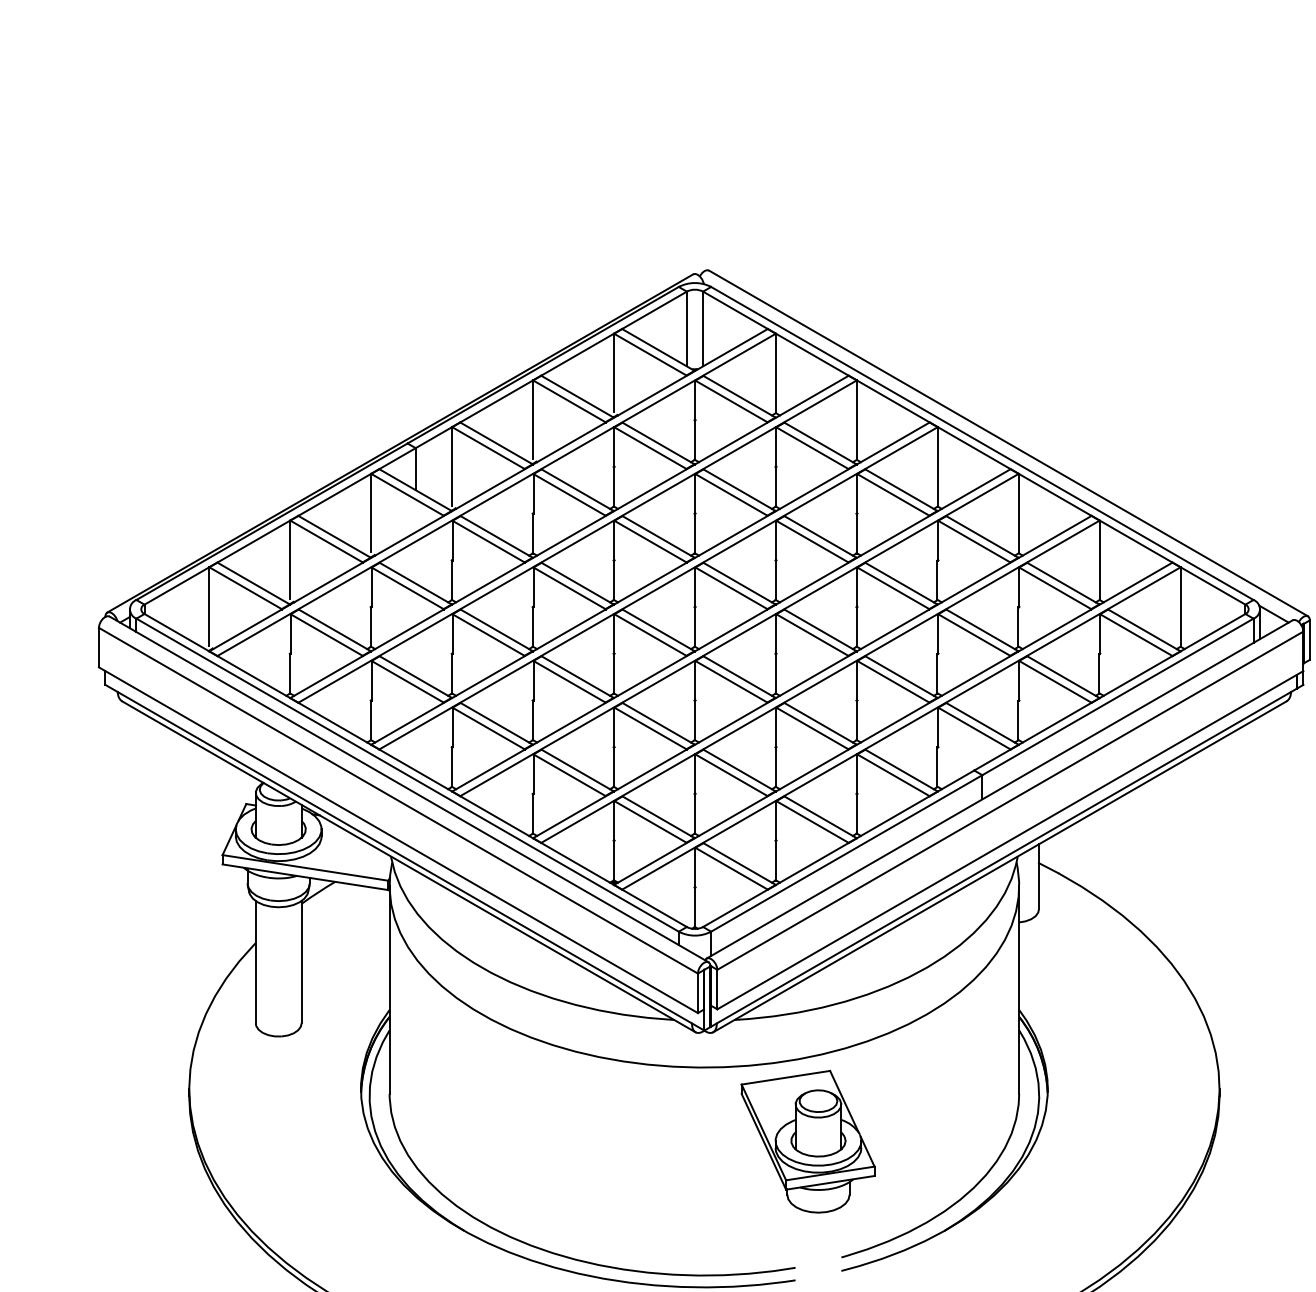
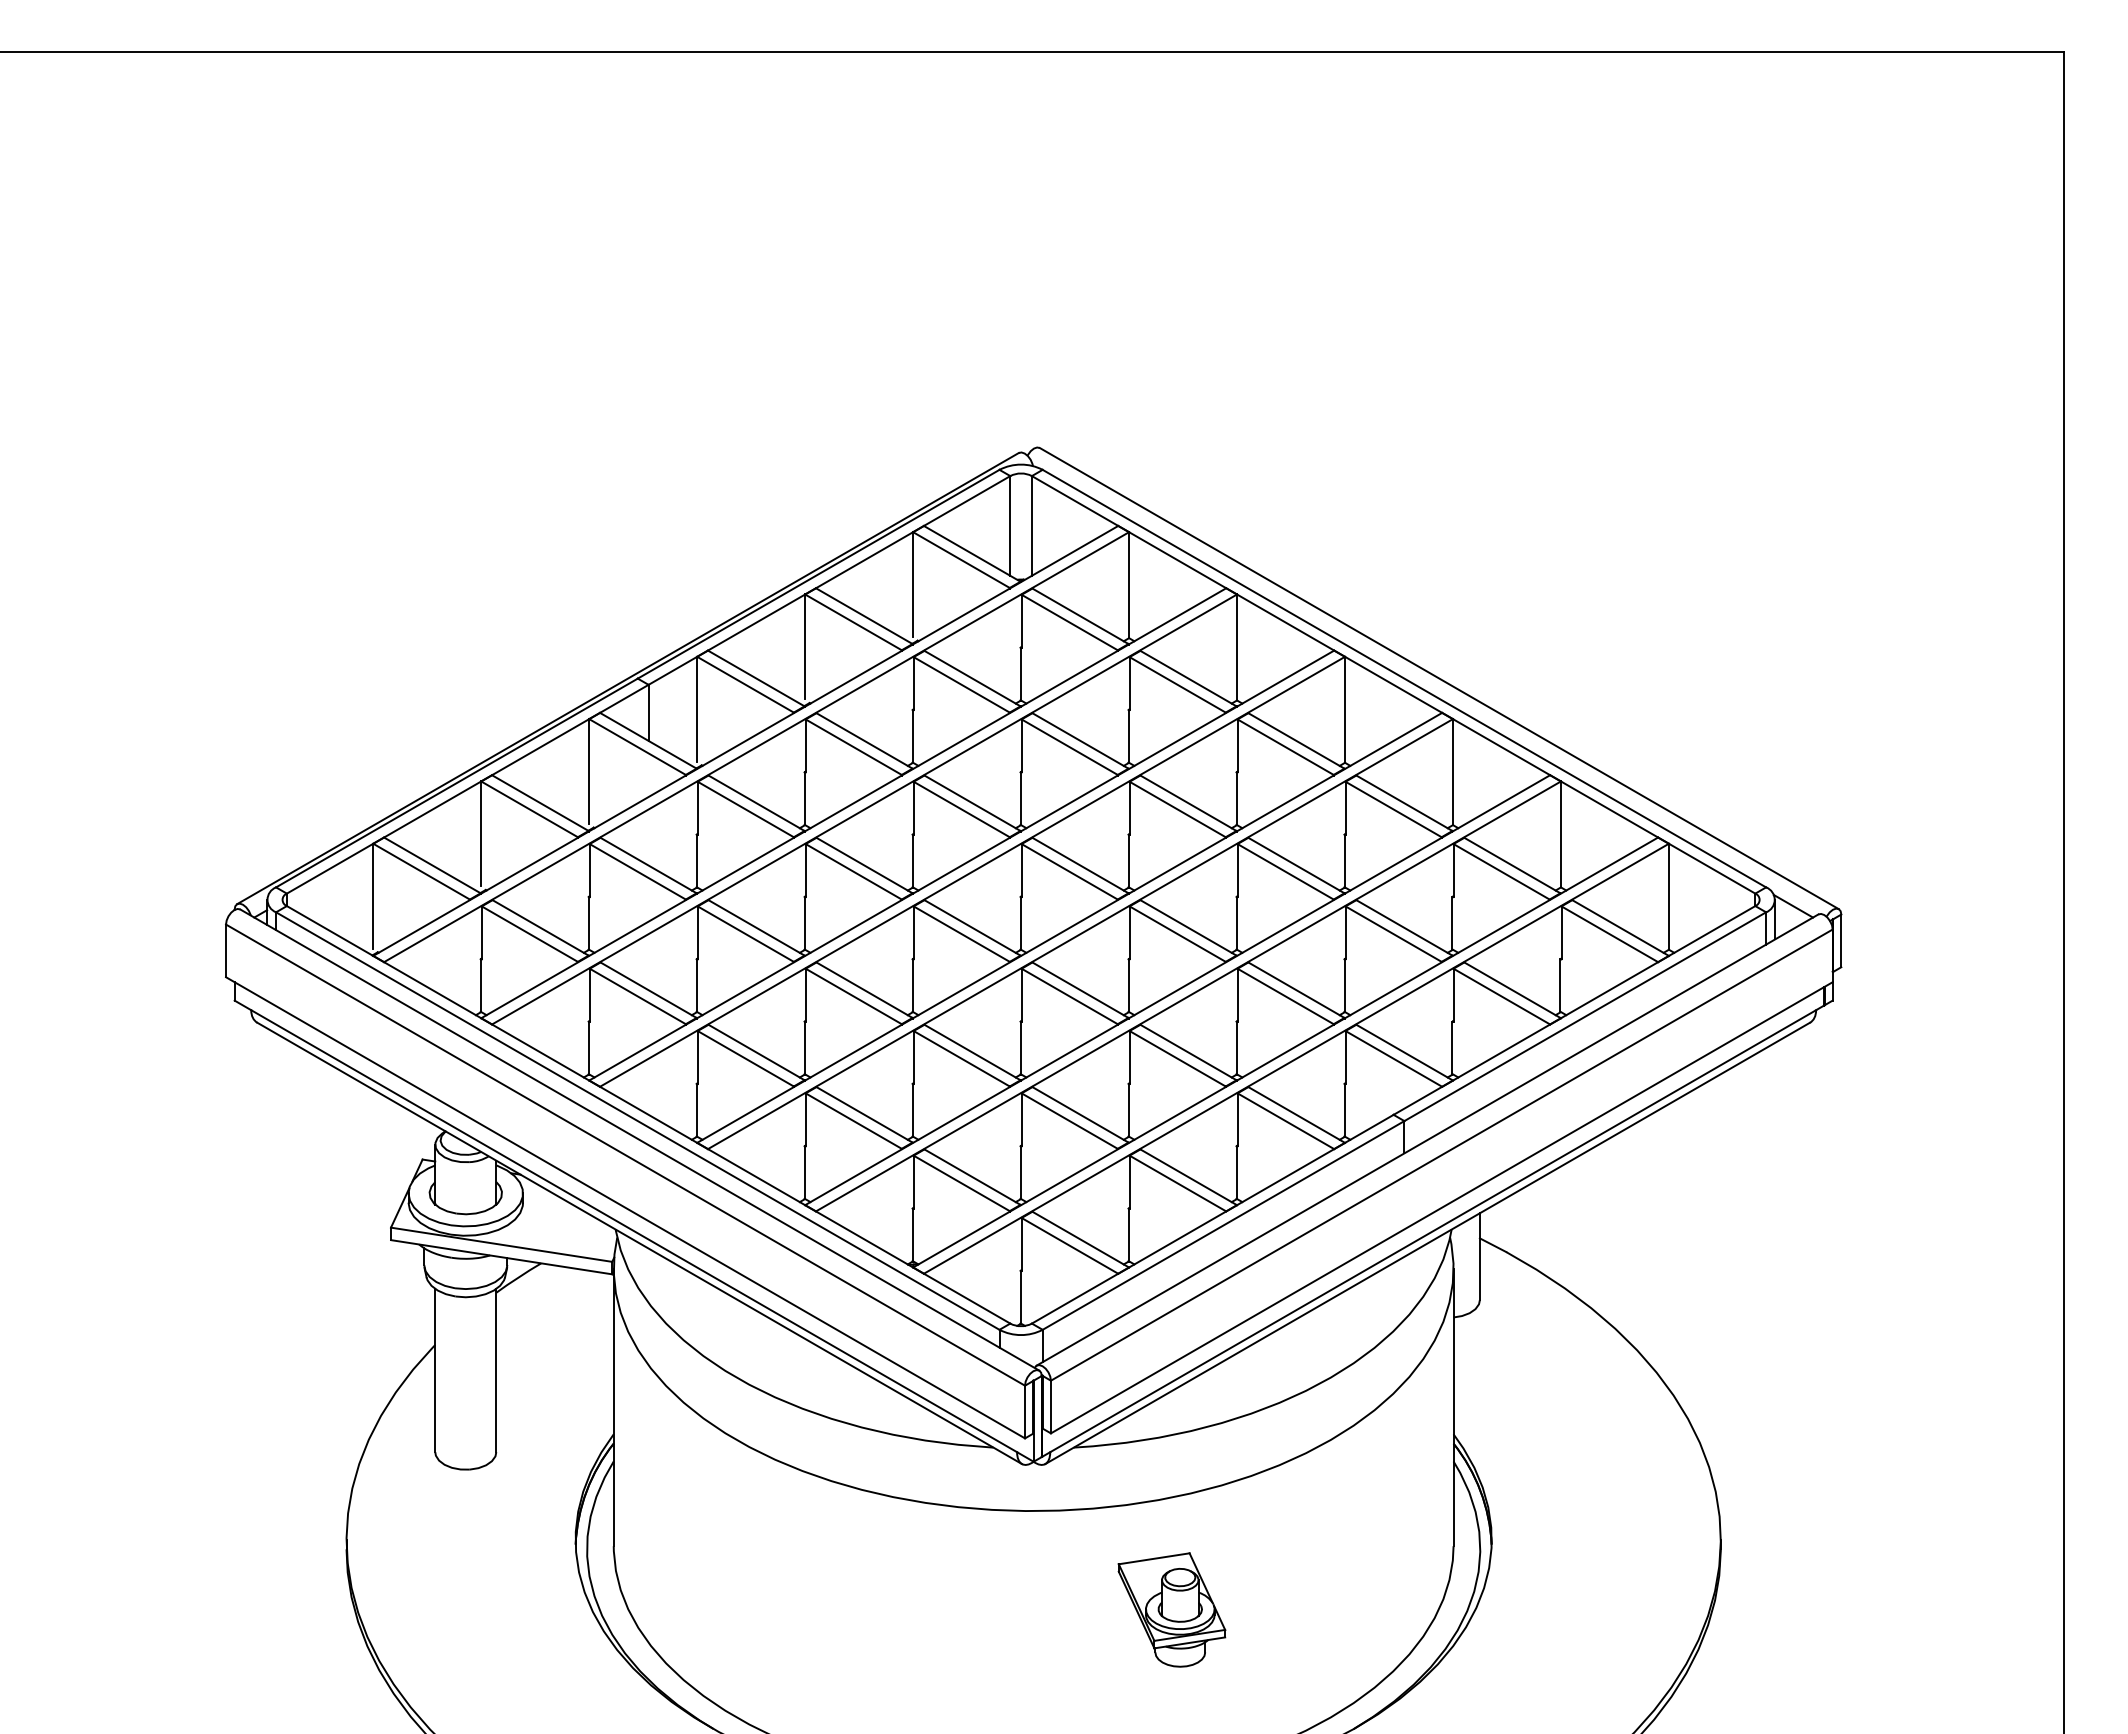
part: (807, 1141) -> (1171, 1609), size x0.6

